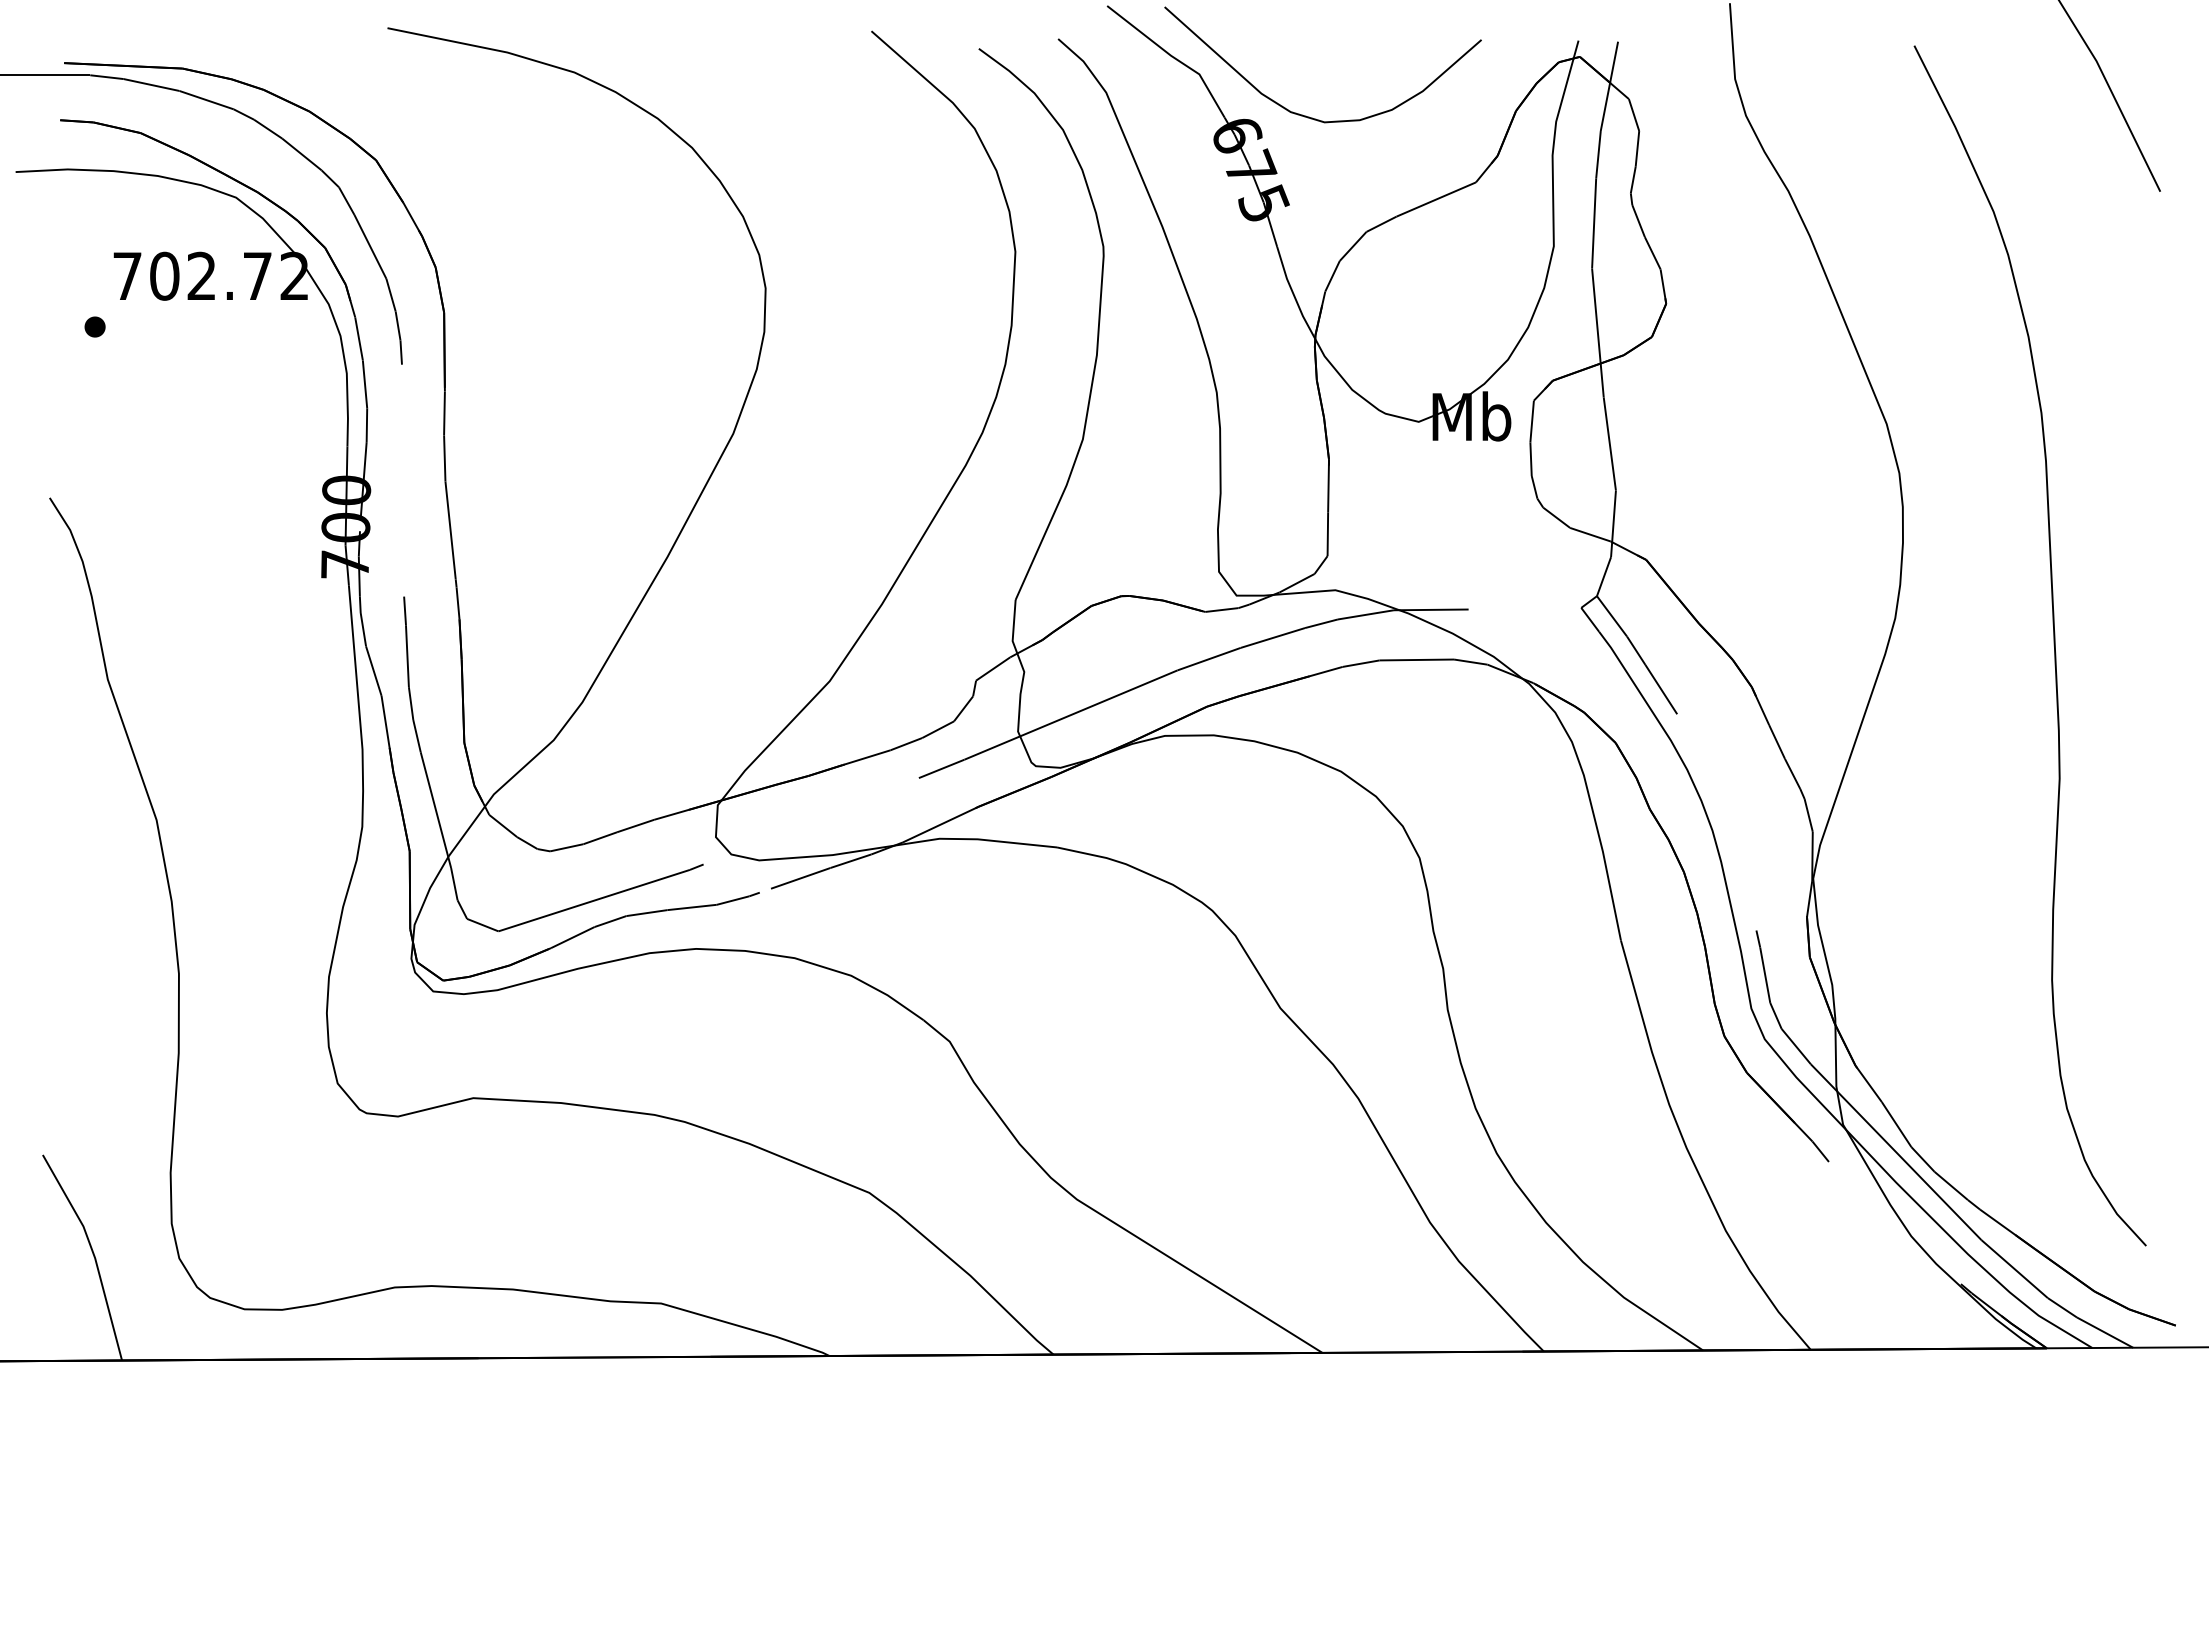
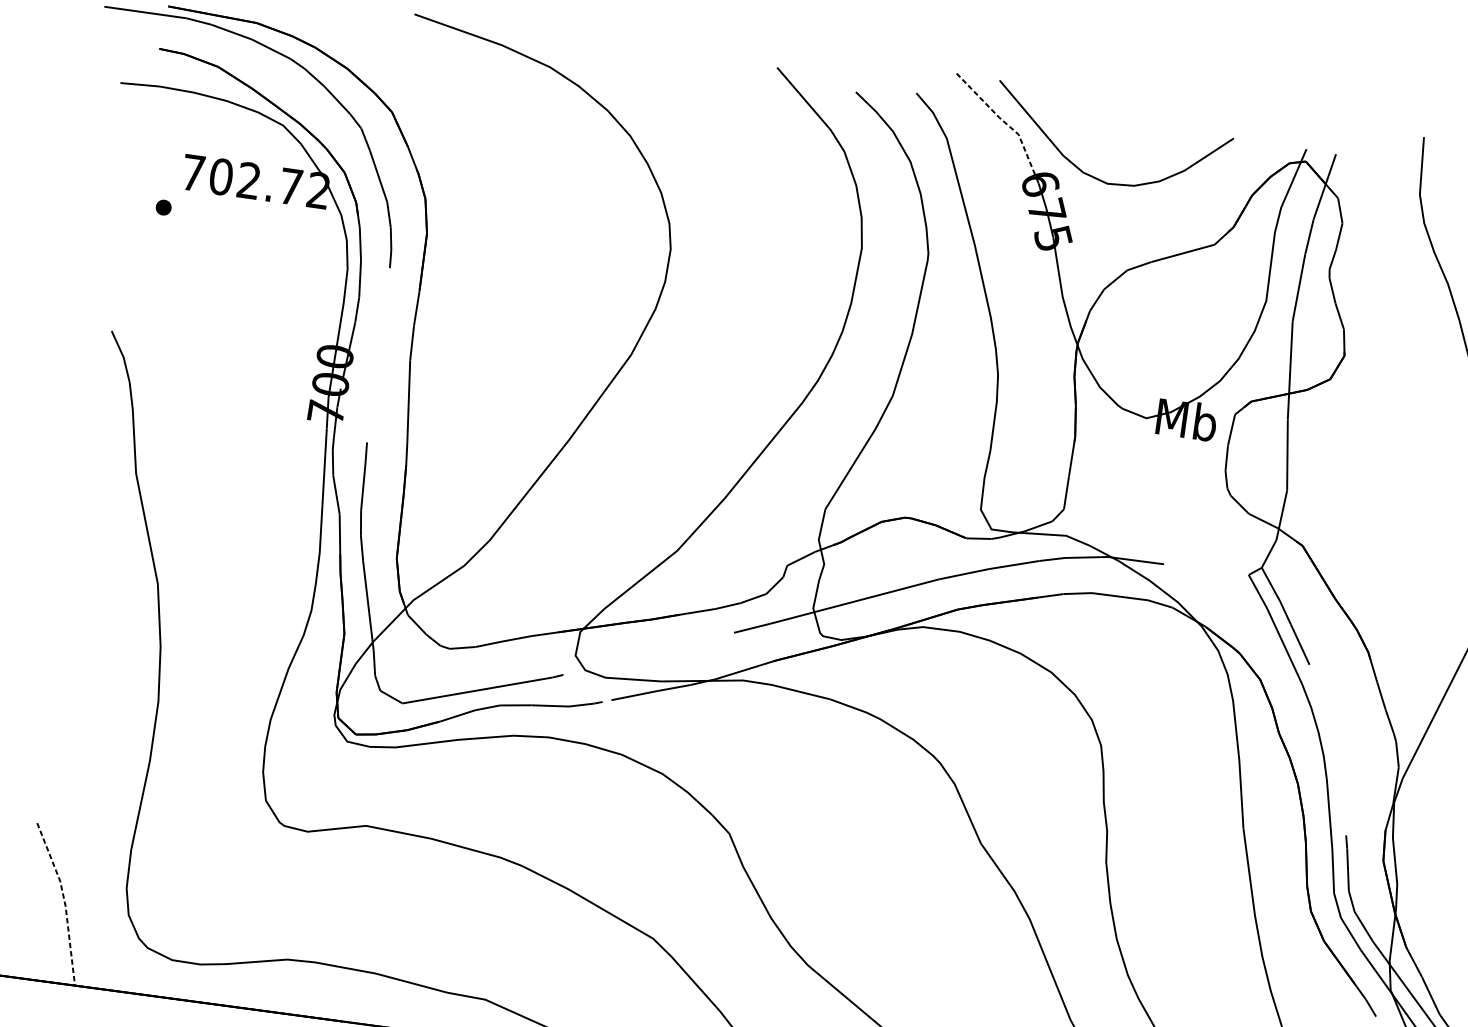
line: (1172, 56) -> (1000, 118), solid -> dashed
line: (93, 1253) -> (64, 902), solid -> dashed

